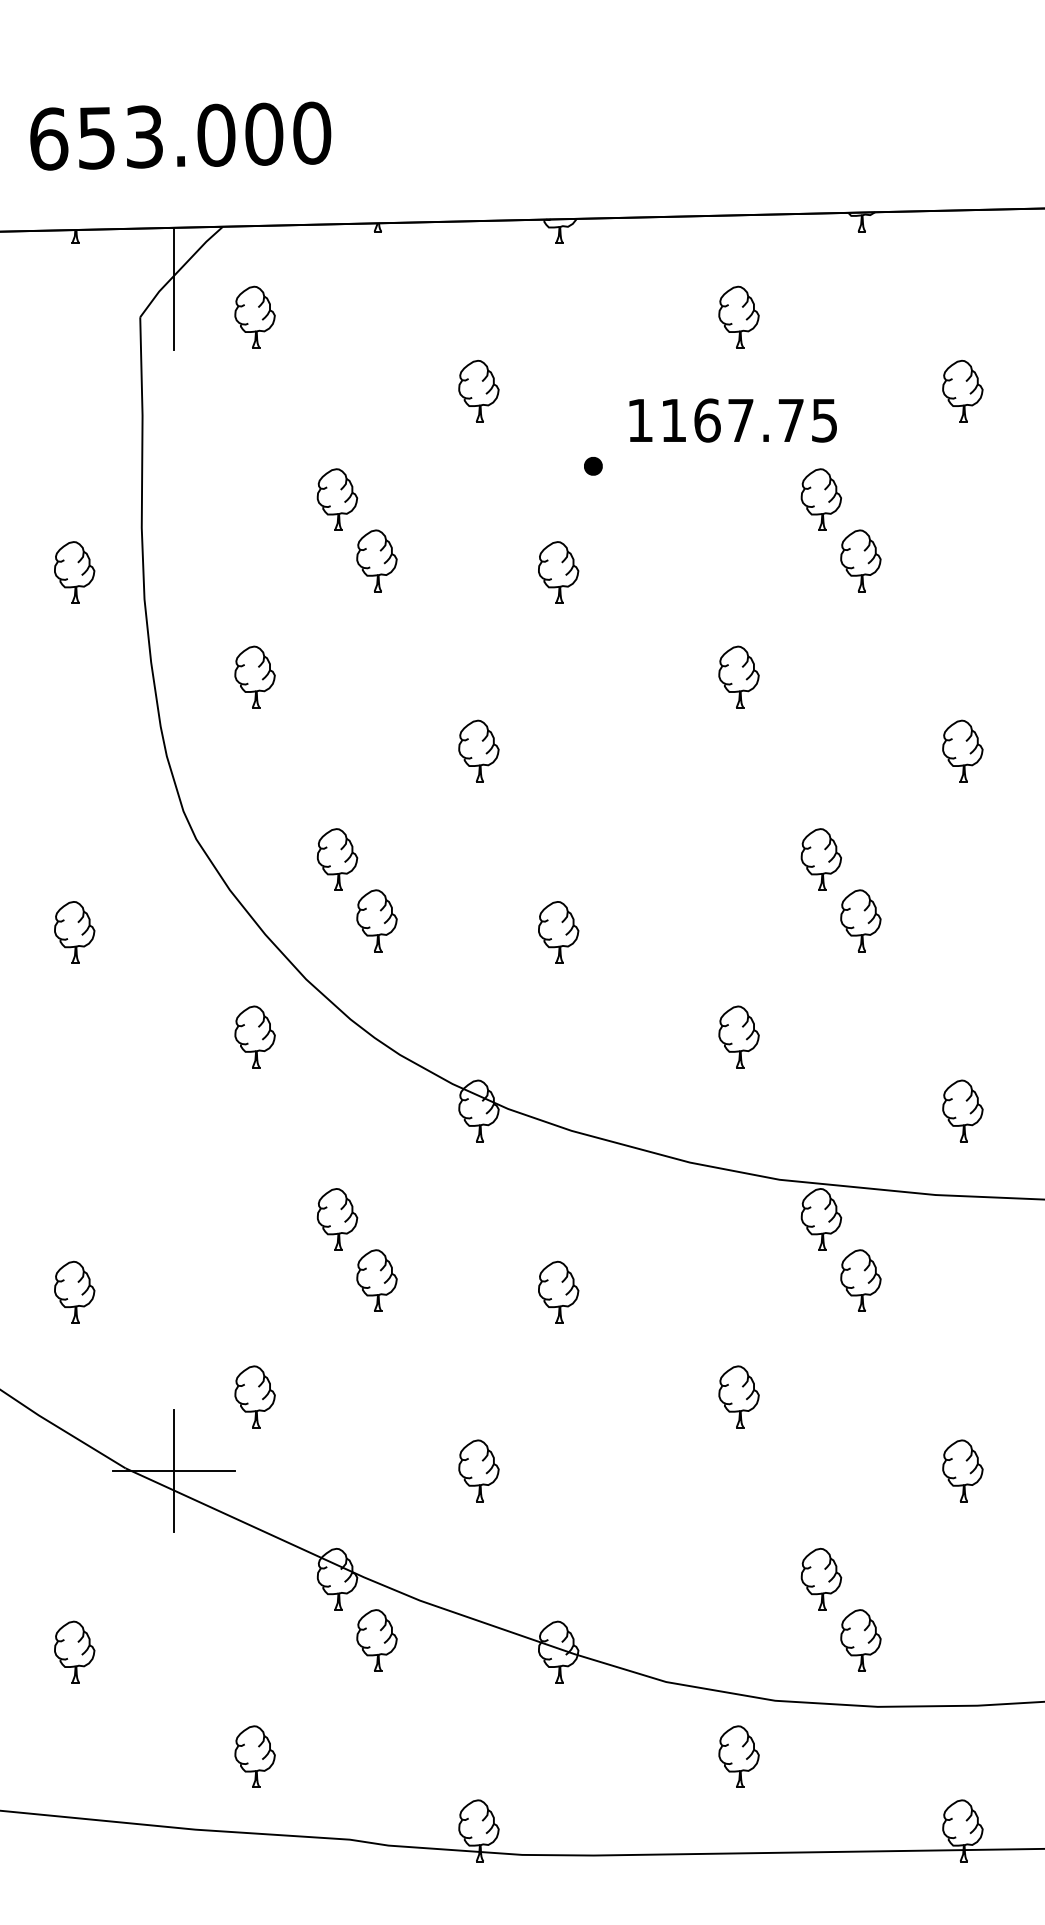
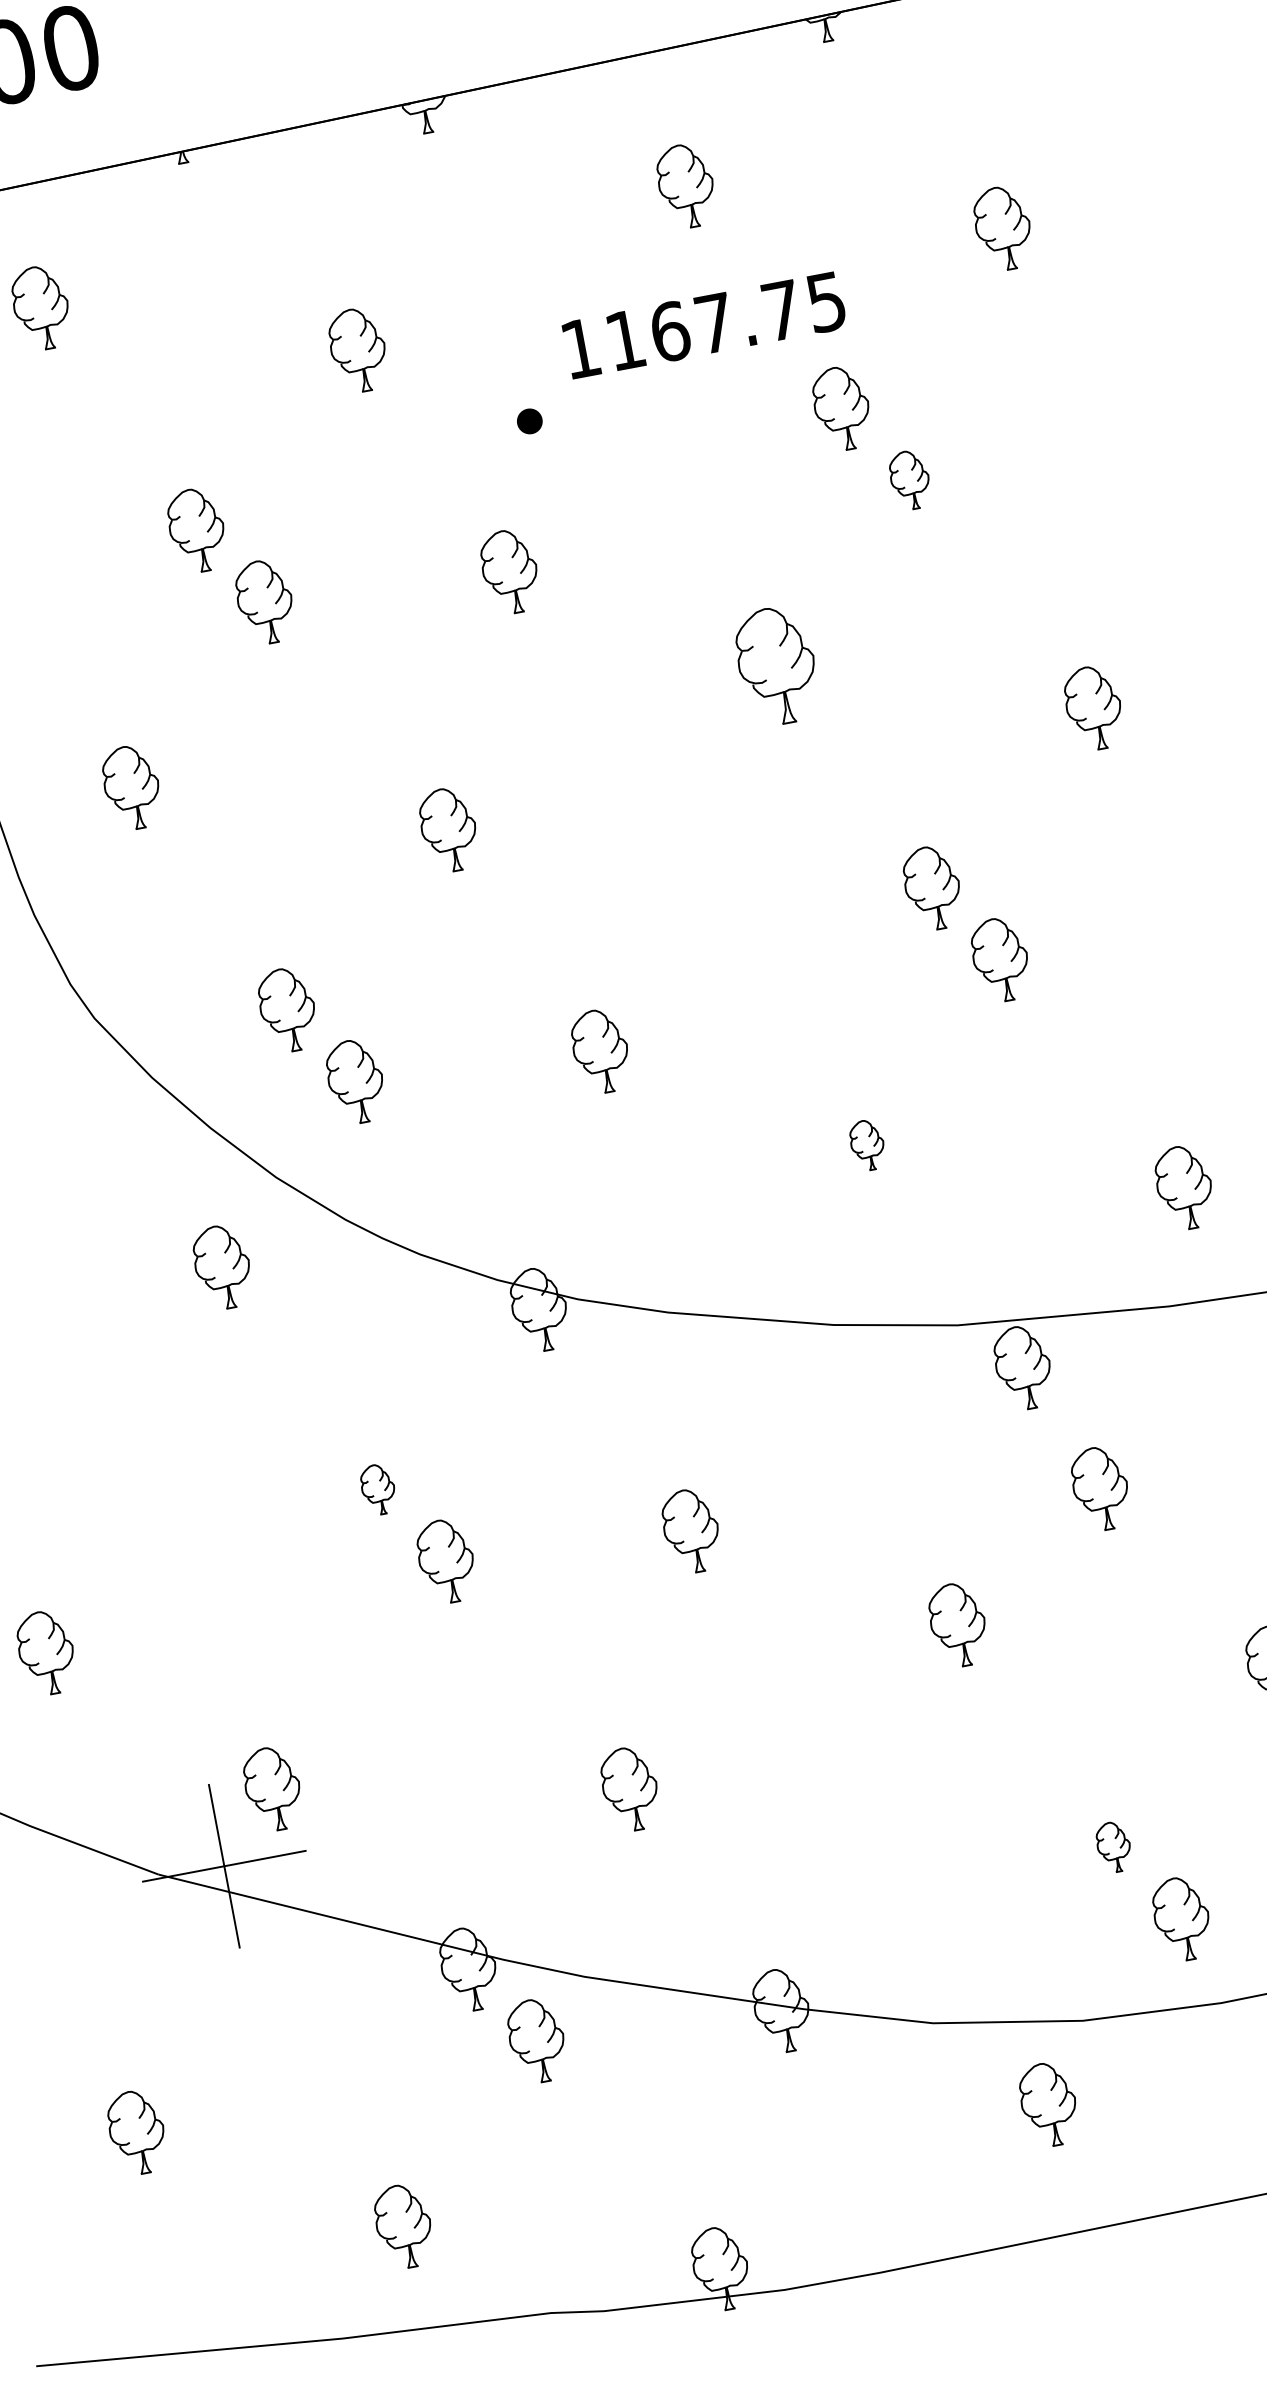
part: (860, 560) -> (909, 479), size x0.7
part: (738, 676) -> (776, 664), size x1.4
part: (738, 1036) -> (866, 1144), size x0.6
part: (337, 1219) -> (378, 1489), size x0.6
part: (860, 1280) -> (1100, 1488), moved
part: (254, 1396) -> (272, 1788), moved
part: (821, 1578) -> (1113, 1846), size x0.6

